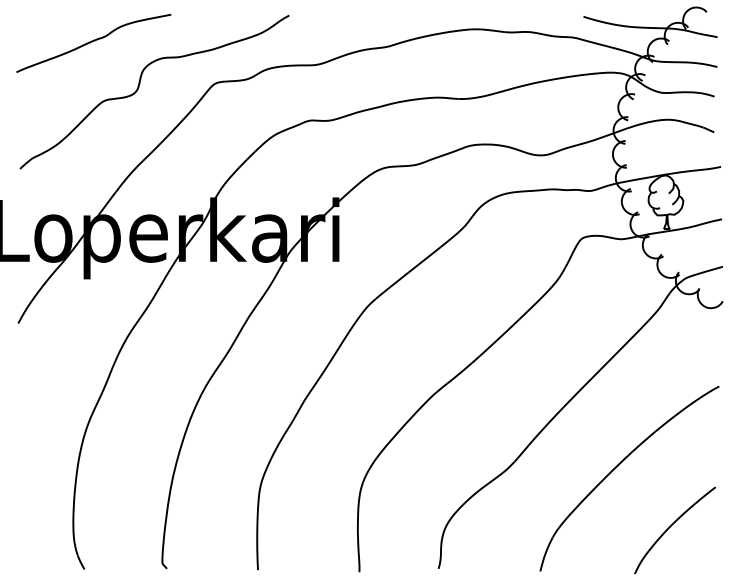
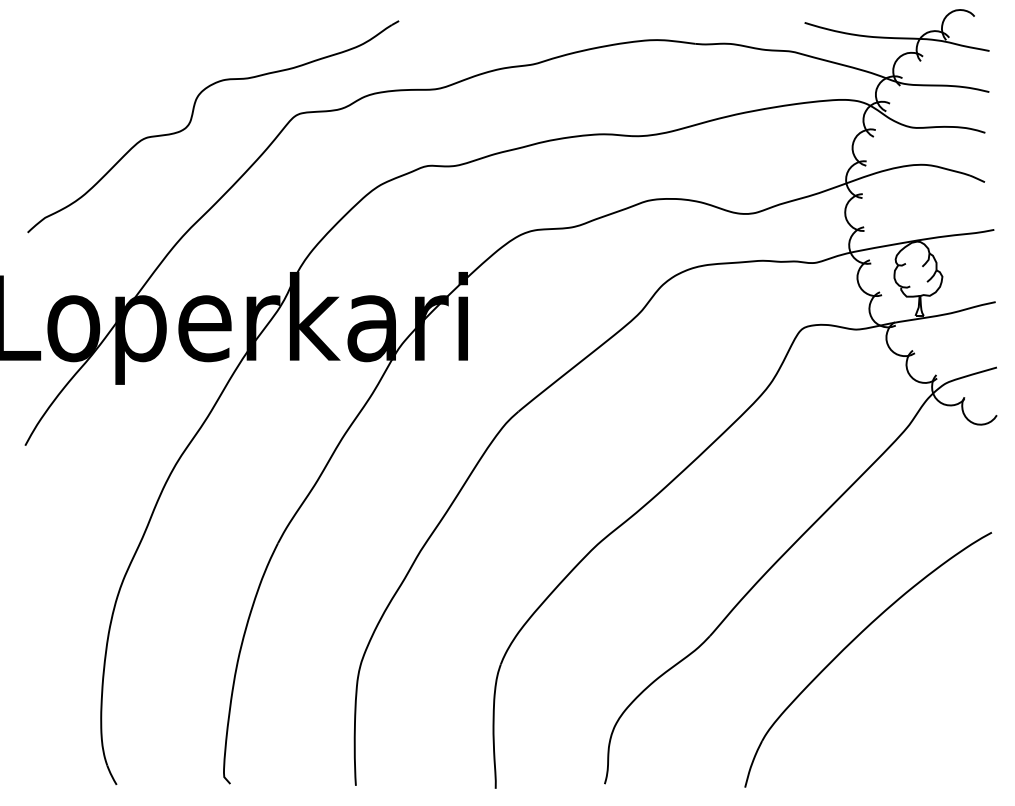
curve: (93, 41) -> (128, 57), removed
part: (670, 527) -> (924, 727), removed

